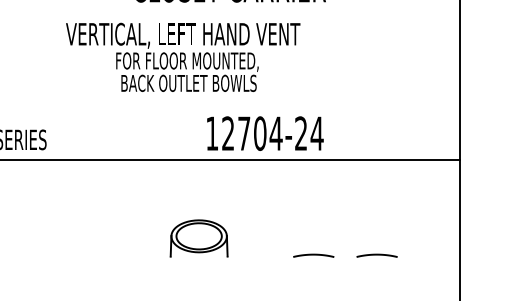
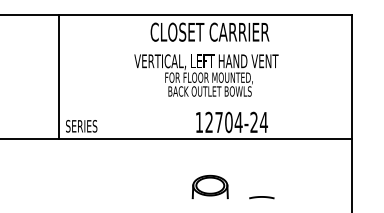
text: (183, 57) -> (206, 75), moved
part: (197, 237) -> (209, 186), moved
line: (376, 255) -> (300, 197), removed

